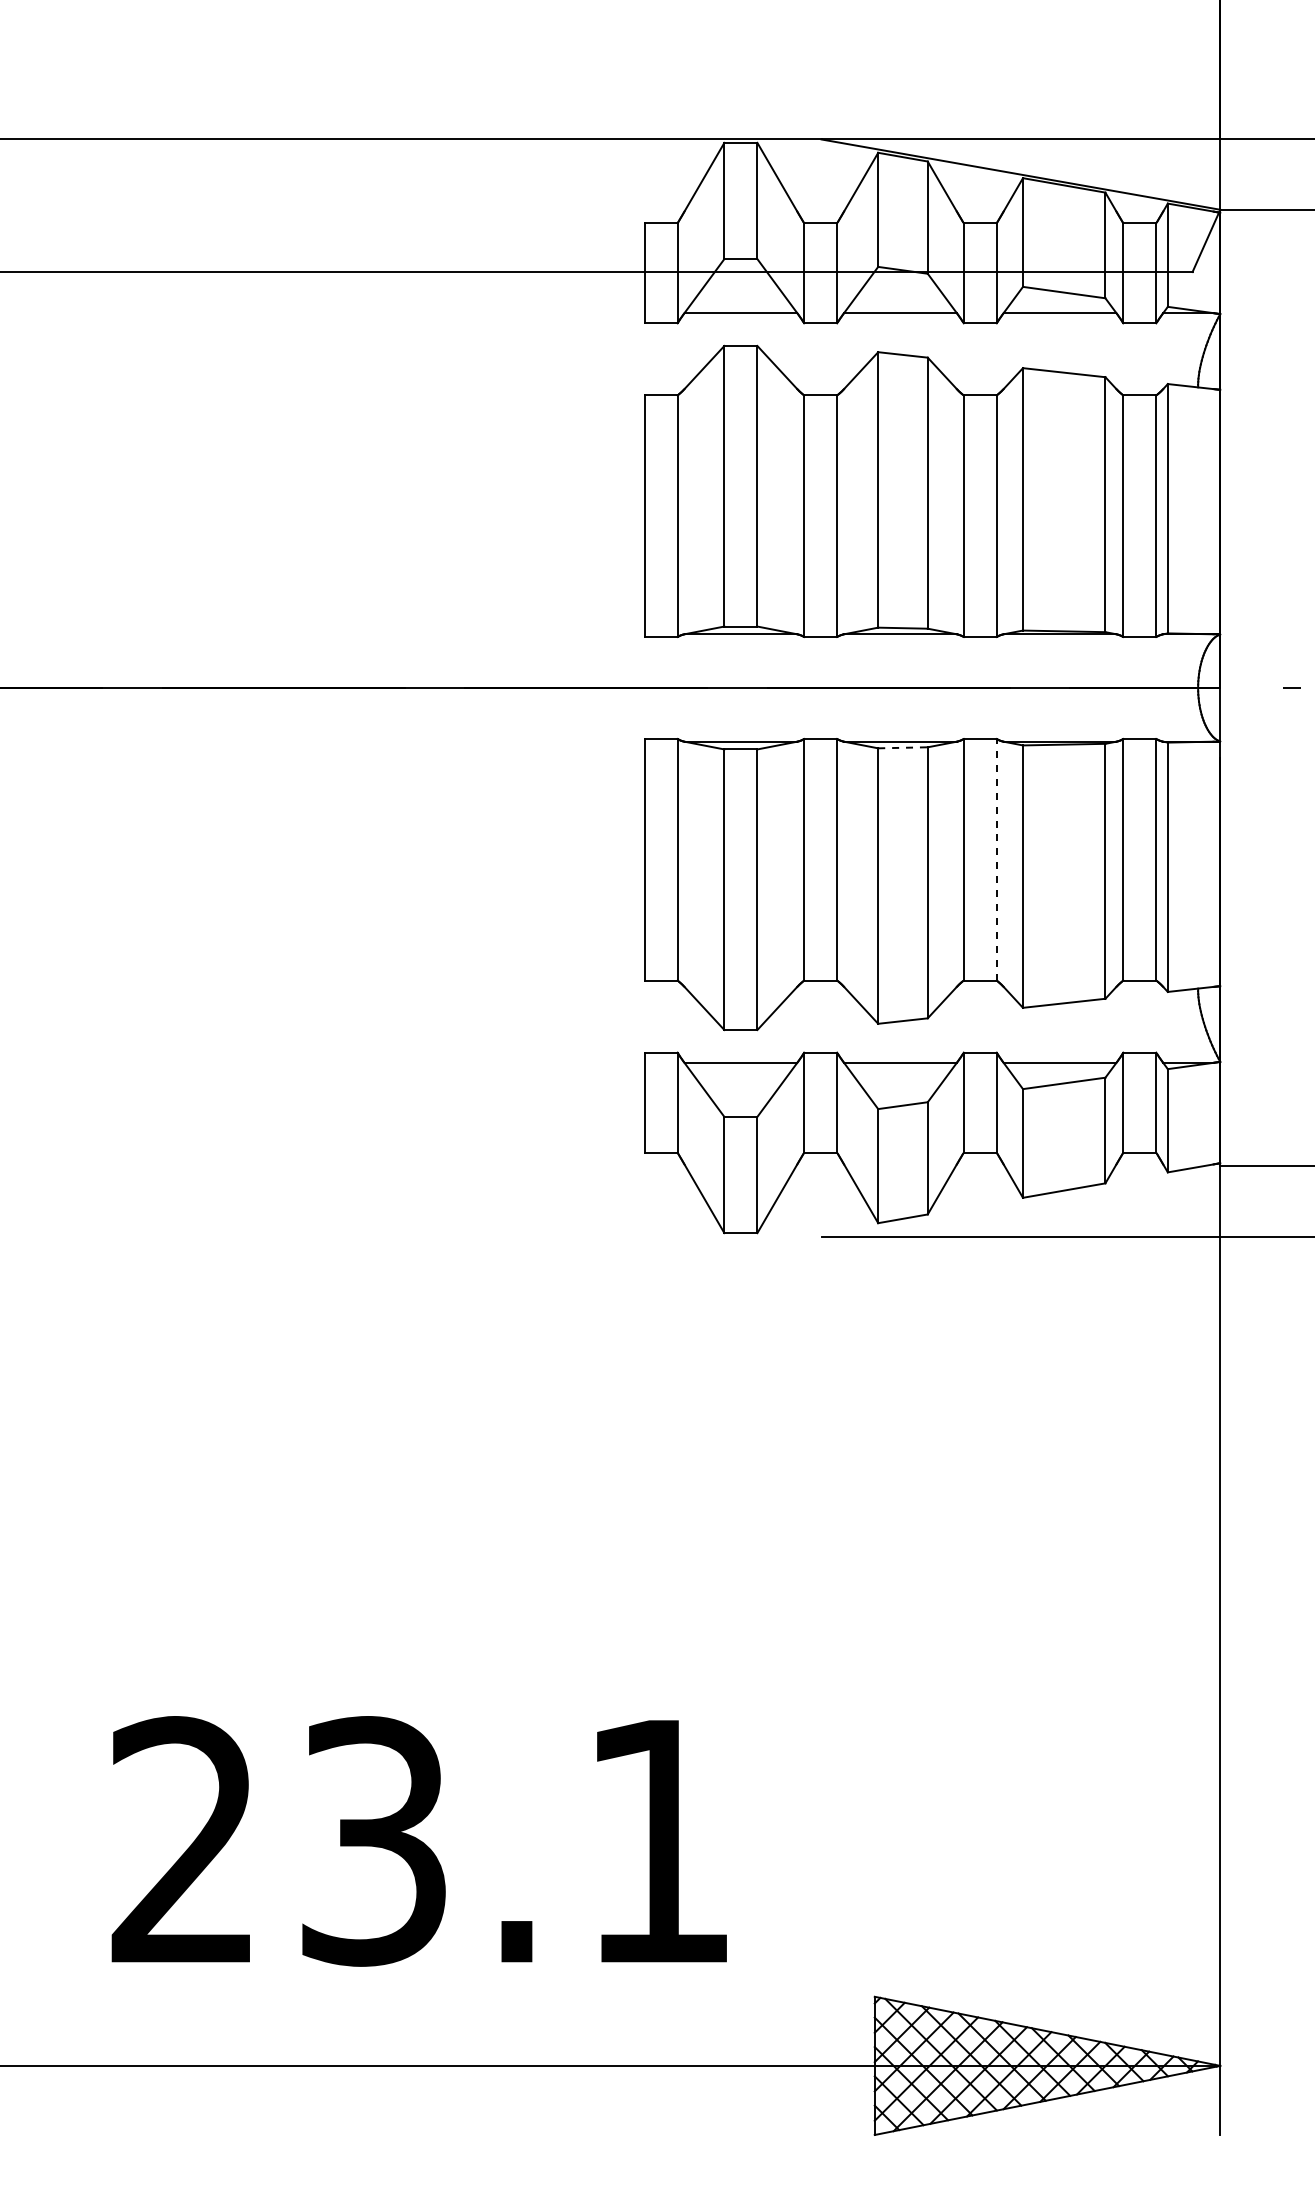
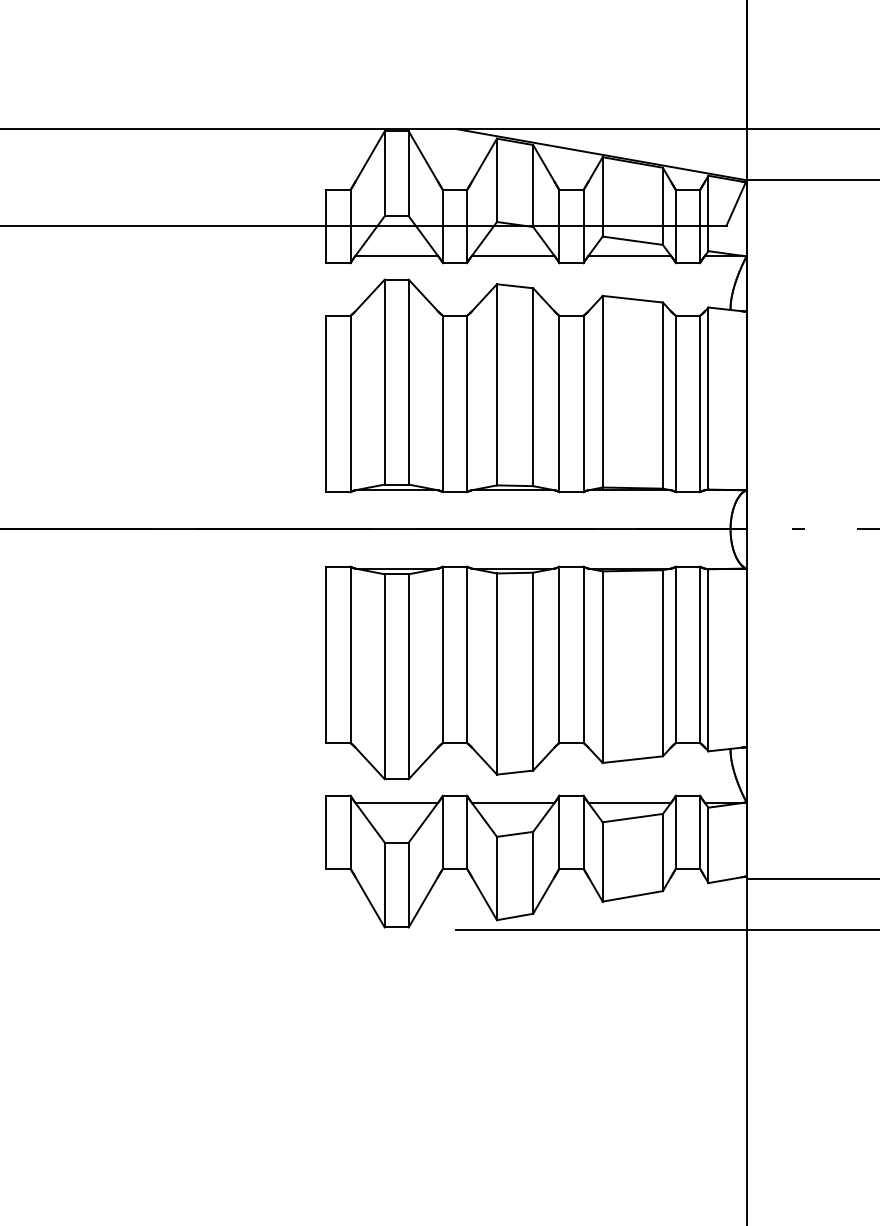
line: (902, 747) -> (514, 572), dashed -> solid
line: (996, 859) -> (583, 654), dashed -> solid

